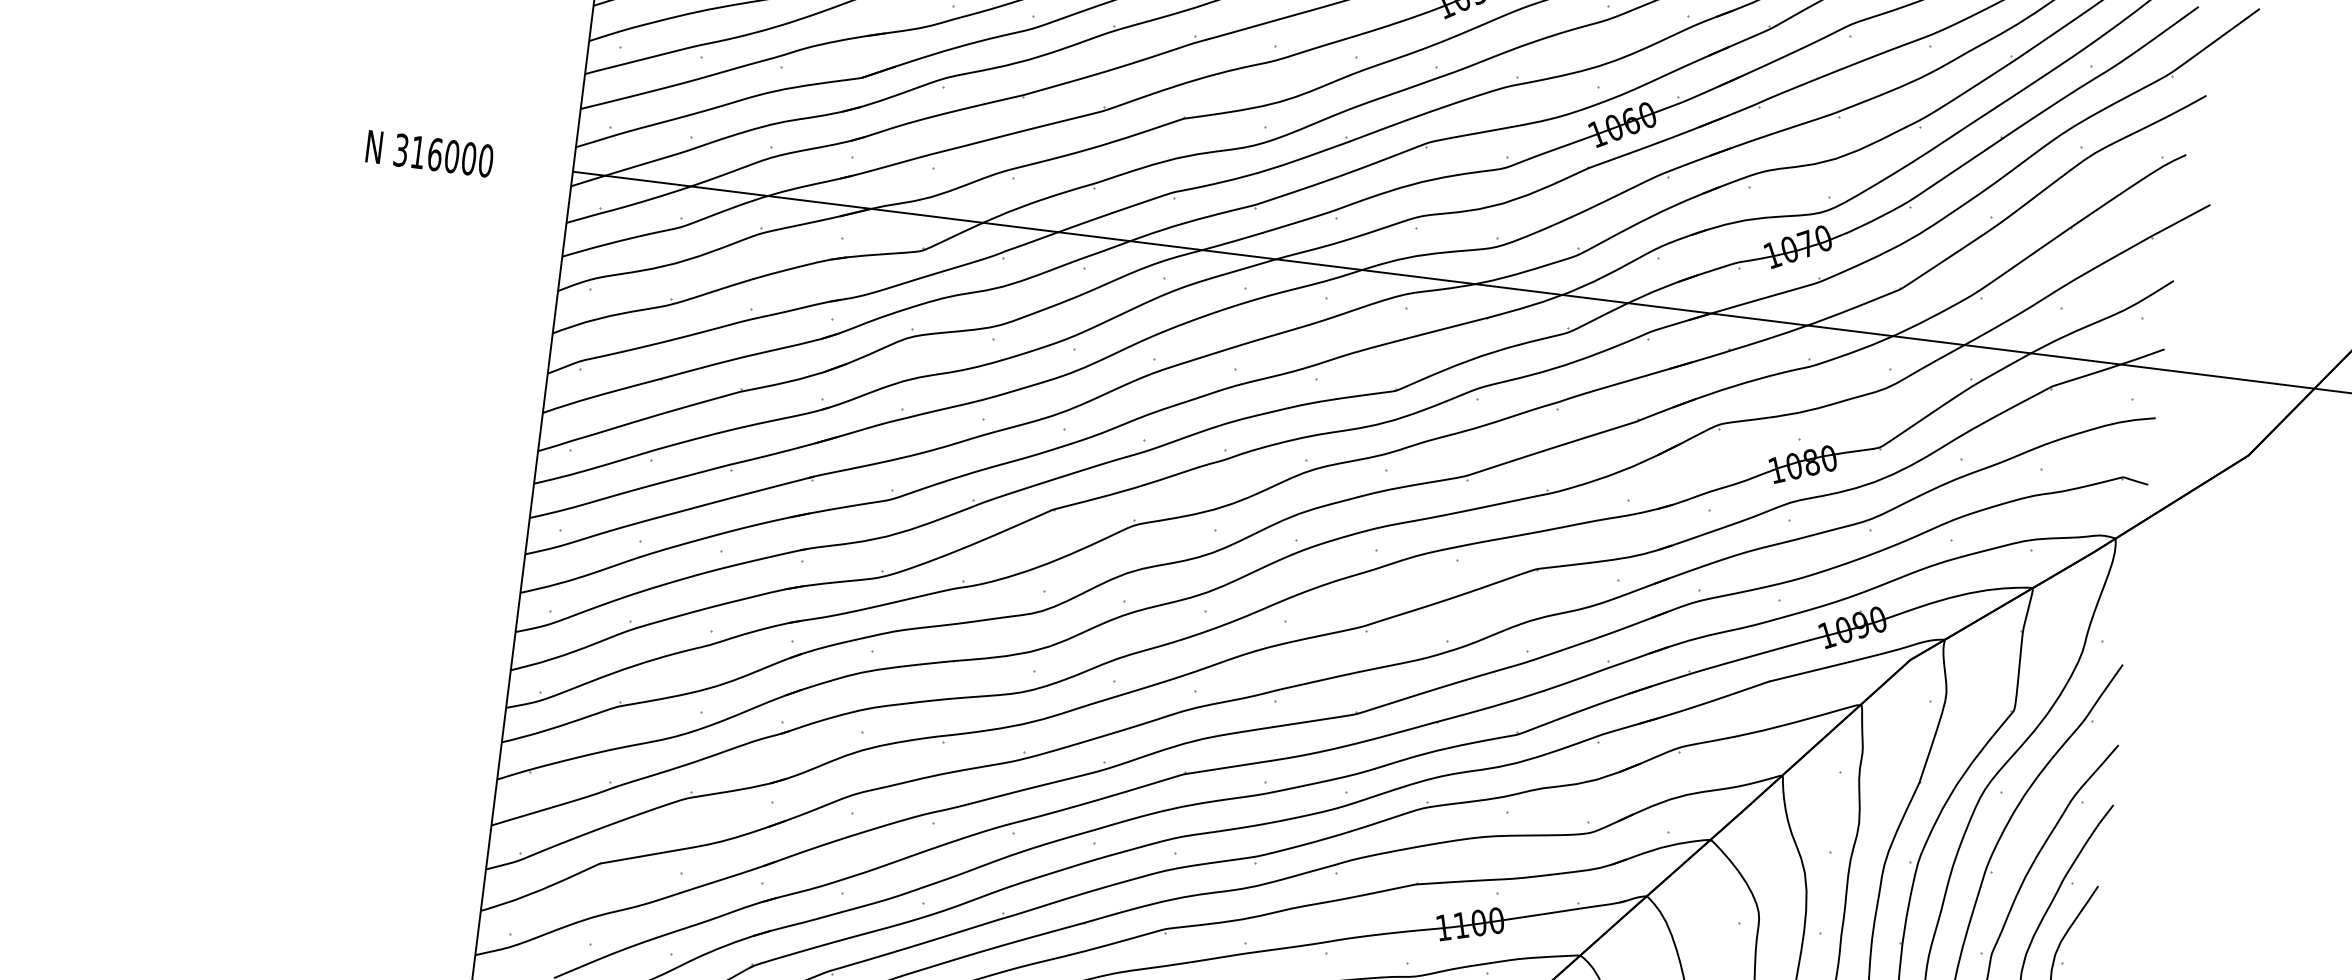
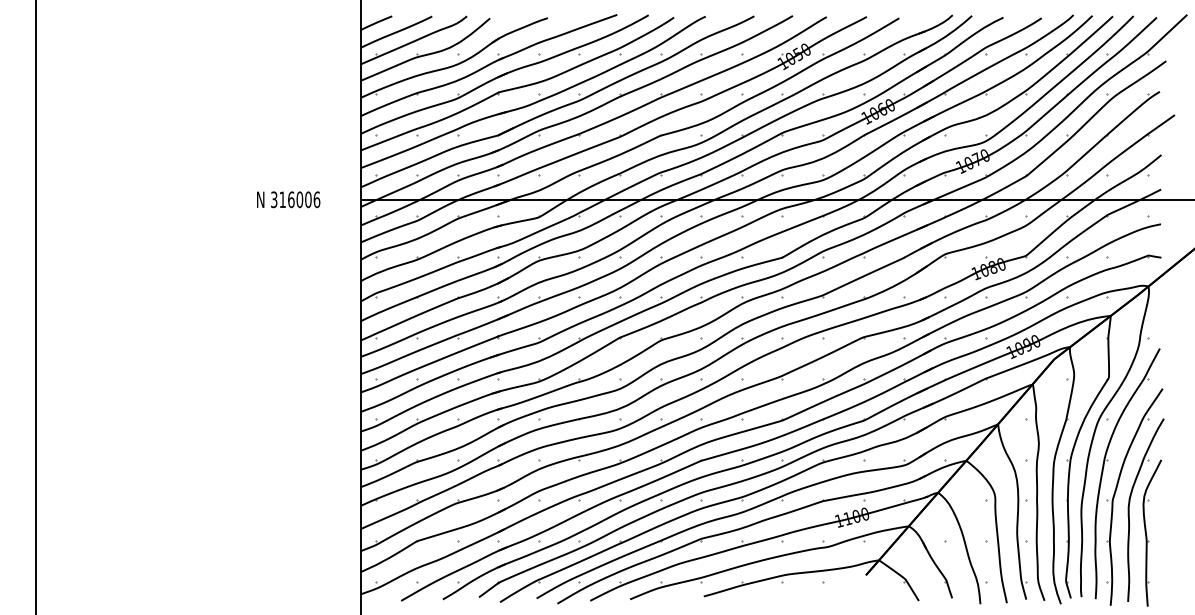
text: (485, 160) -> (316, 199), 316000 -> 316006

